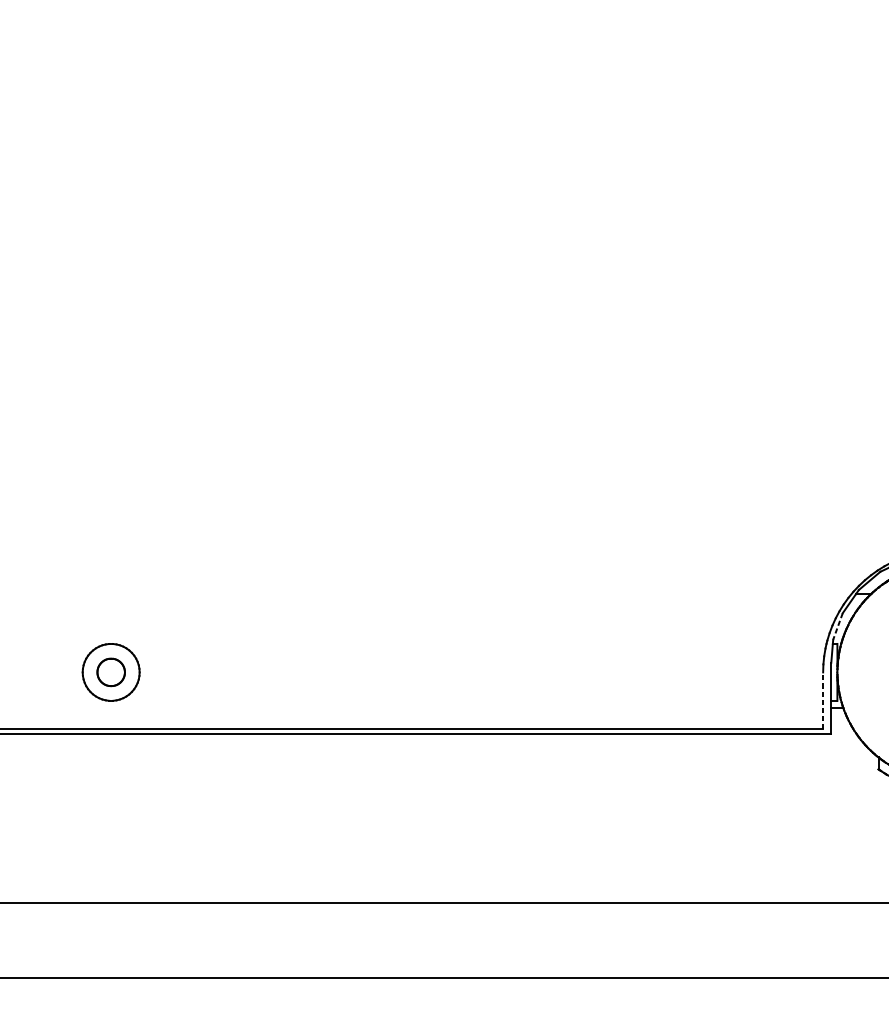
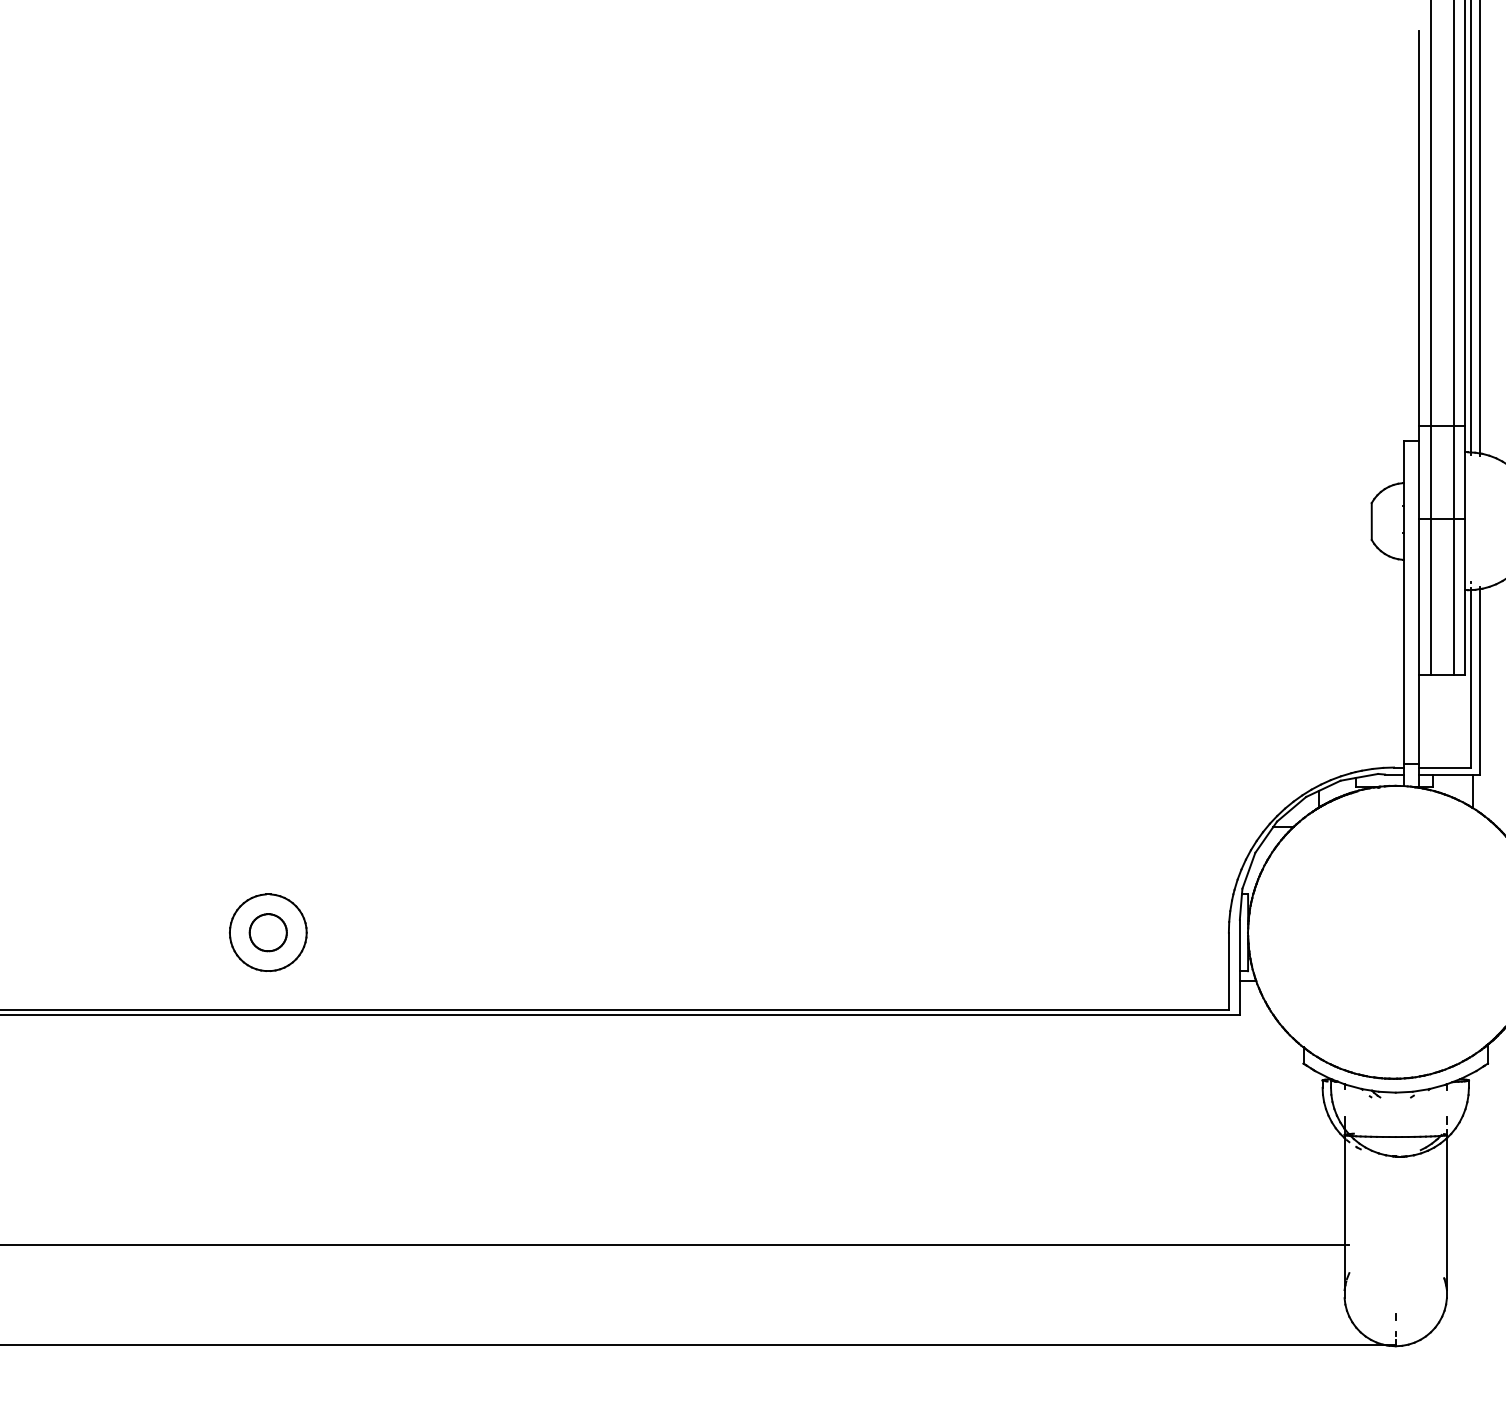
line: (837, 627) -> (1248, 871), dashed -> solid
line: (822, 700) -> (1228, 970), dashed -> solid

